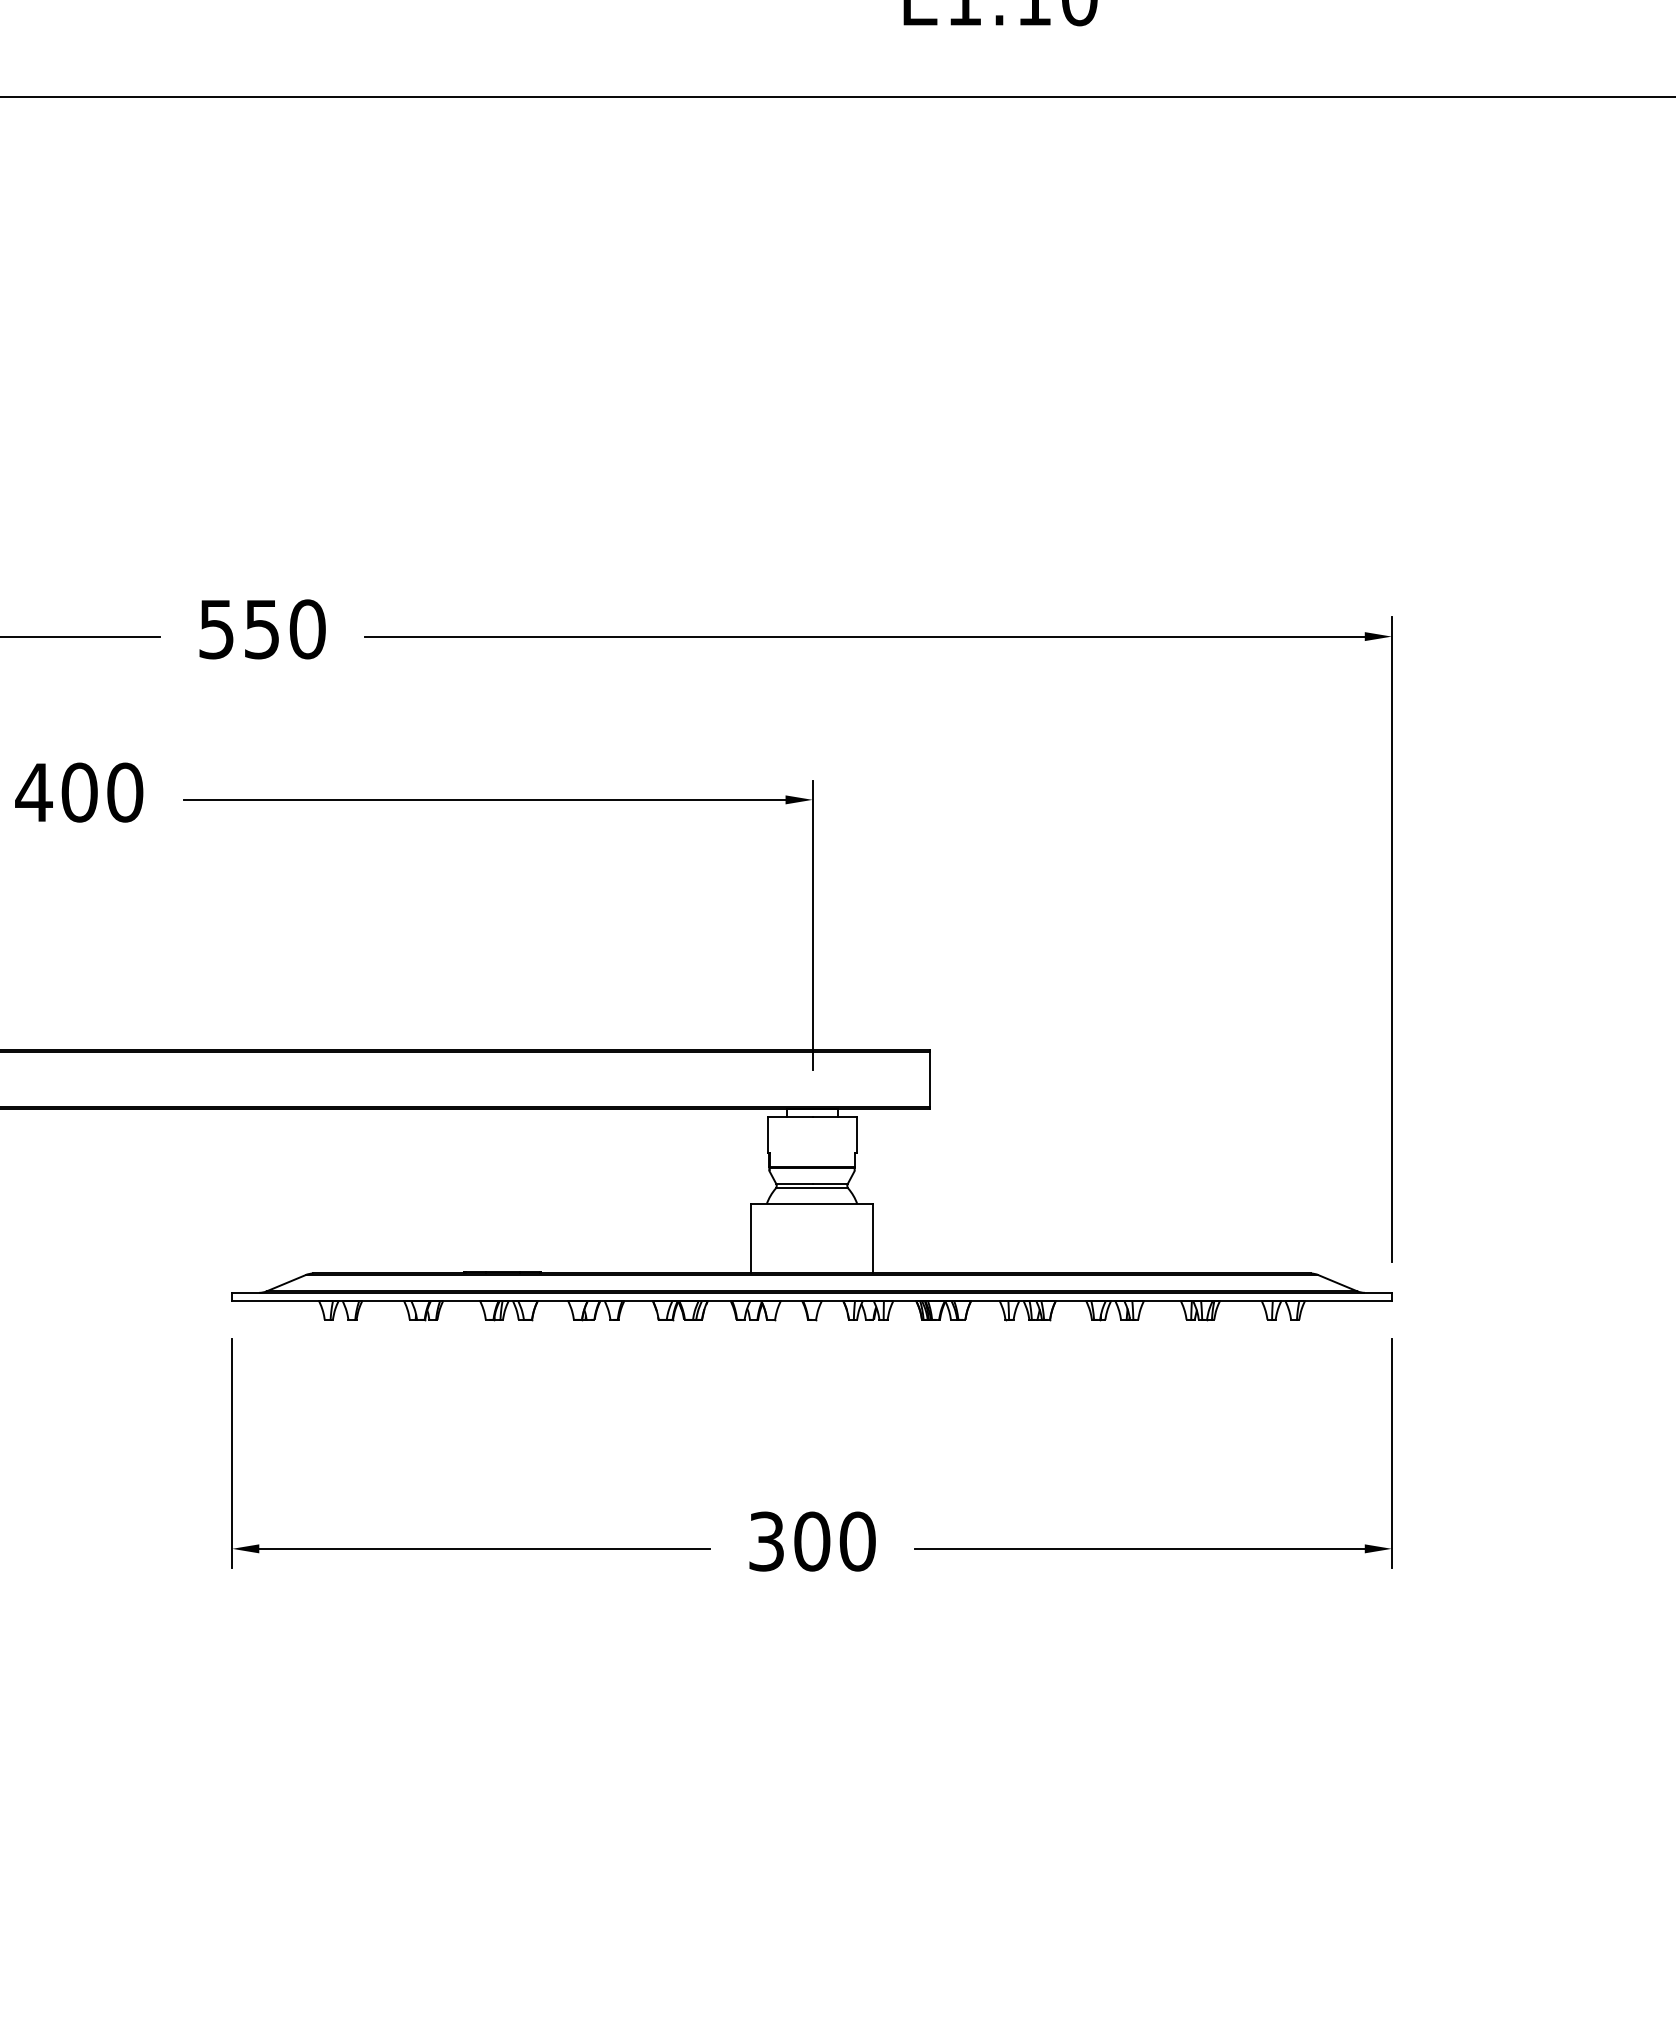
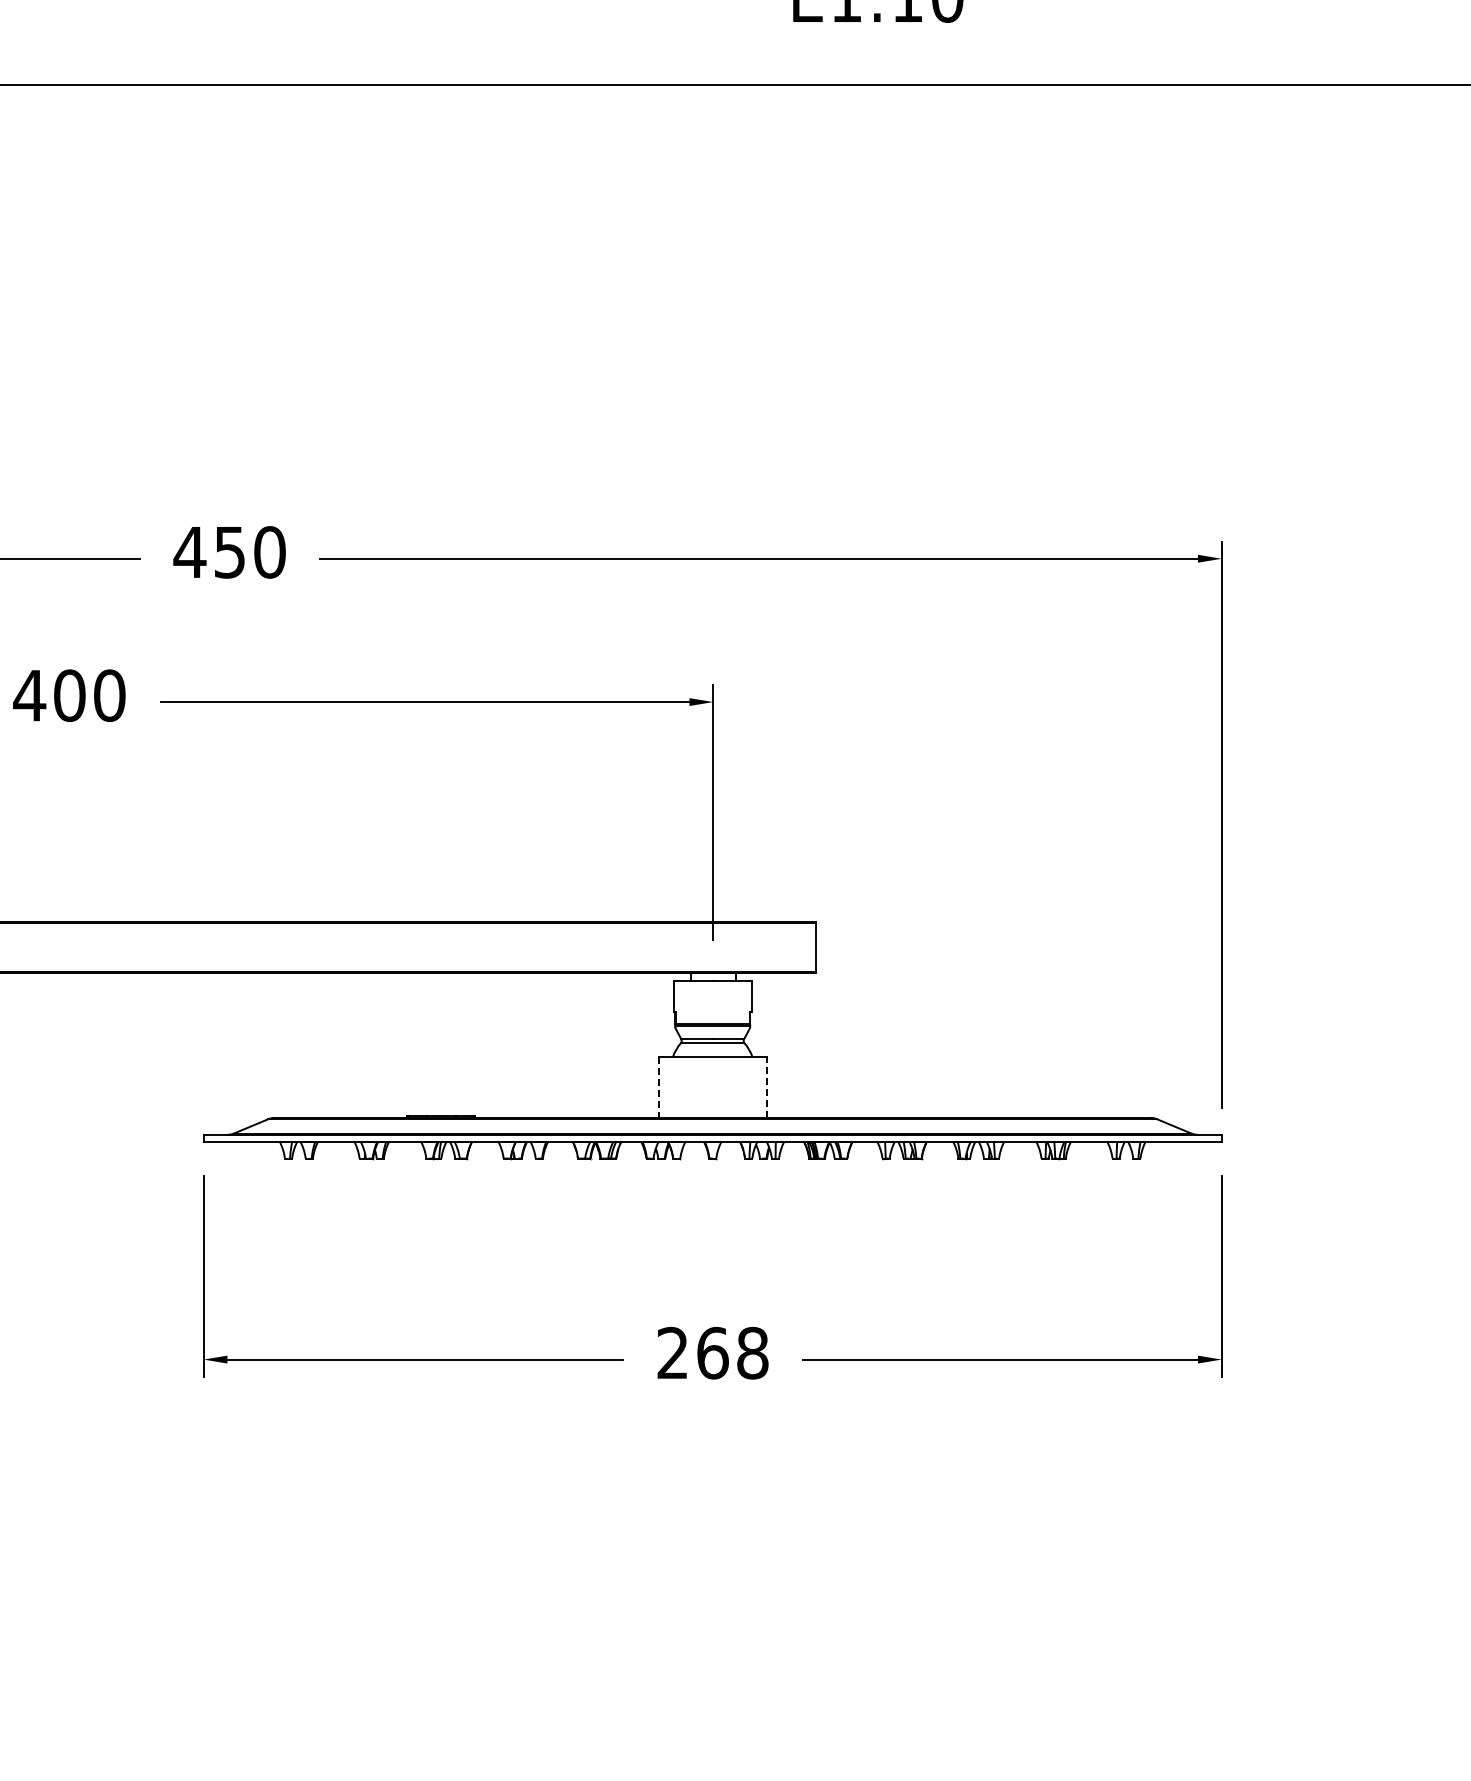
text: (216, 629) -> (189, 552), 550 -> 450
line: (750, 1238) -> (658, 1087), solid -> dashed
line: (873, 1238) -> (766, 1087), solid -> dashed
text: (811, 1540) -> (712, 1352), 300 -> 268

